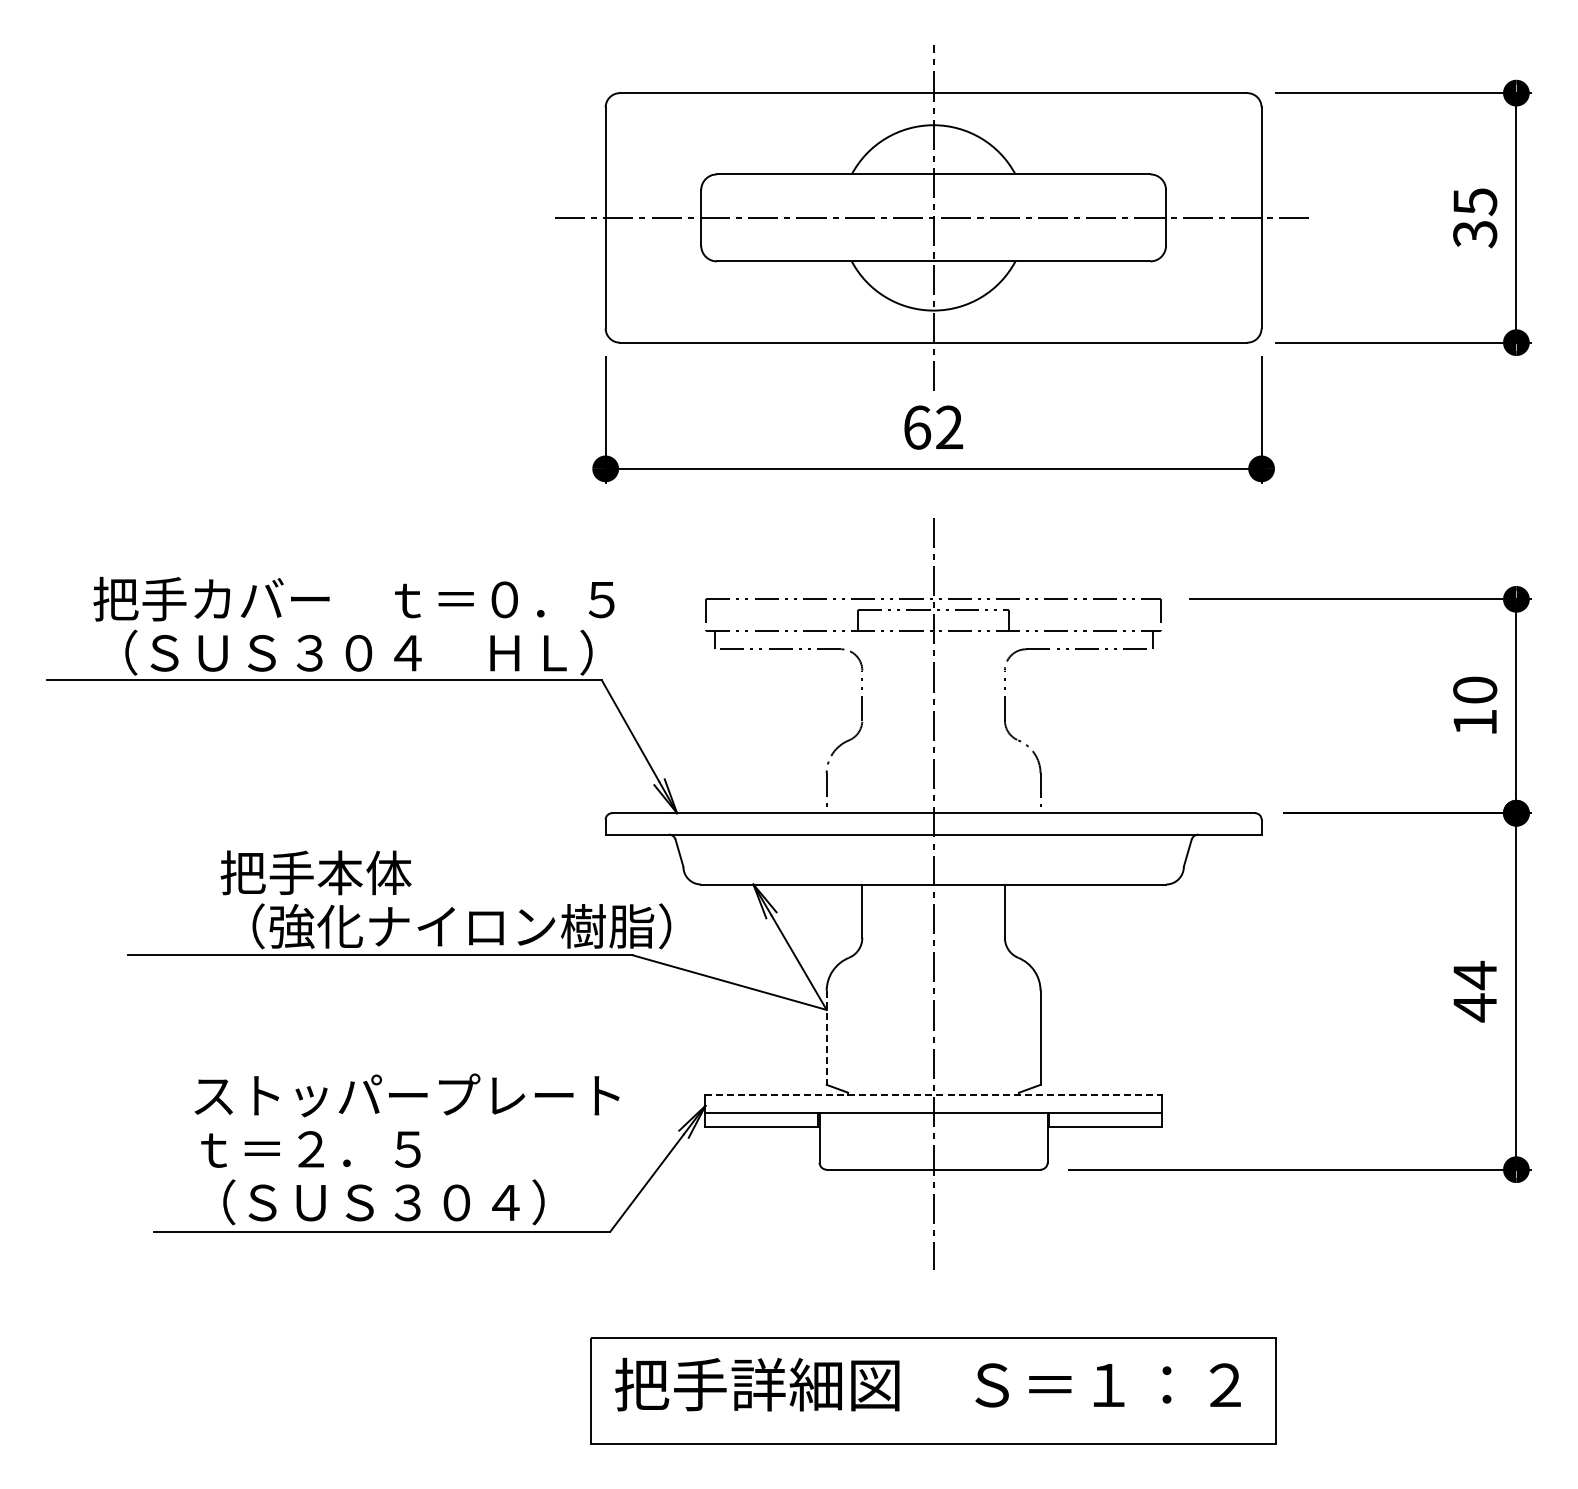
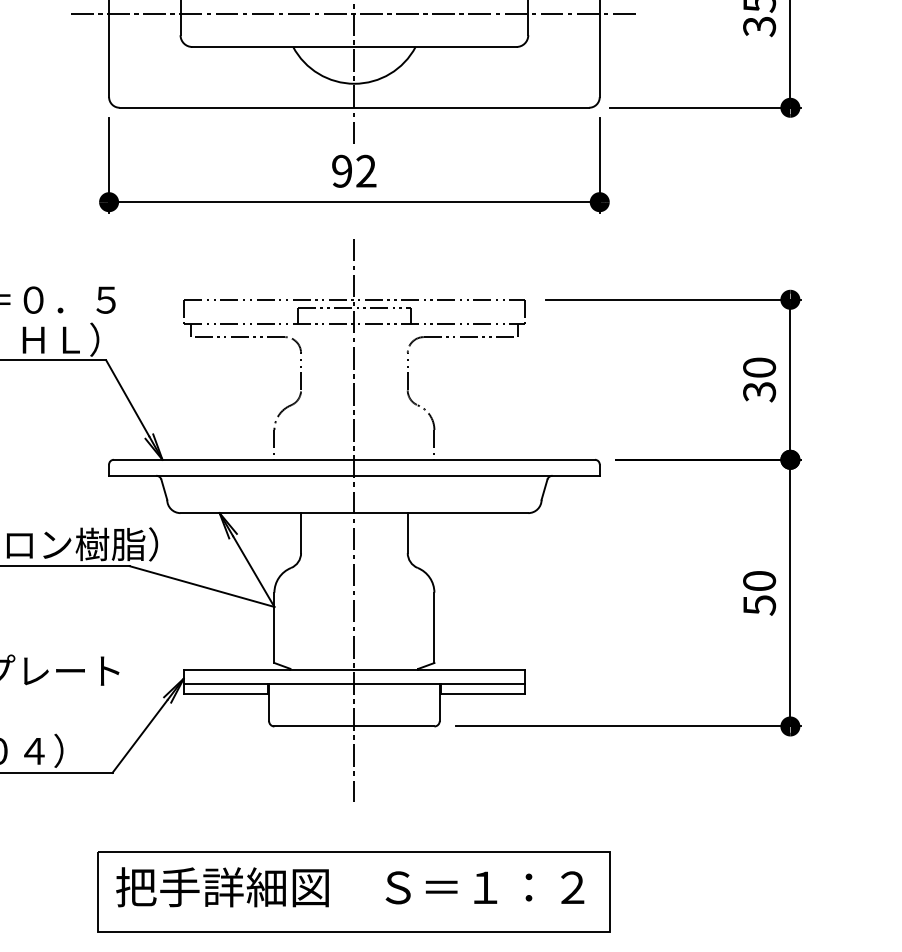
text: (917, 427) -> (342, 171), 62 -> 92
text: (1475, 722) -> (759, 391), 10 -> 30
text: (1475, 991) -> (759, 593), 44 -> 50
line: (826, 1038) -> (274, 628), dashed -> solid
line: (934, 1094) -> (355, 670), dashed -> solid

